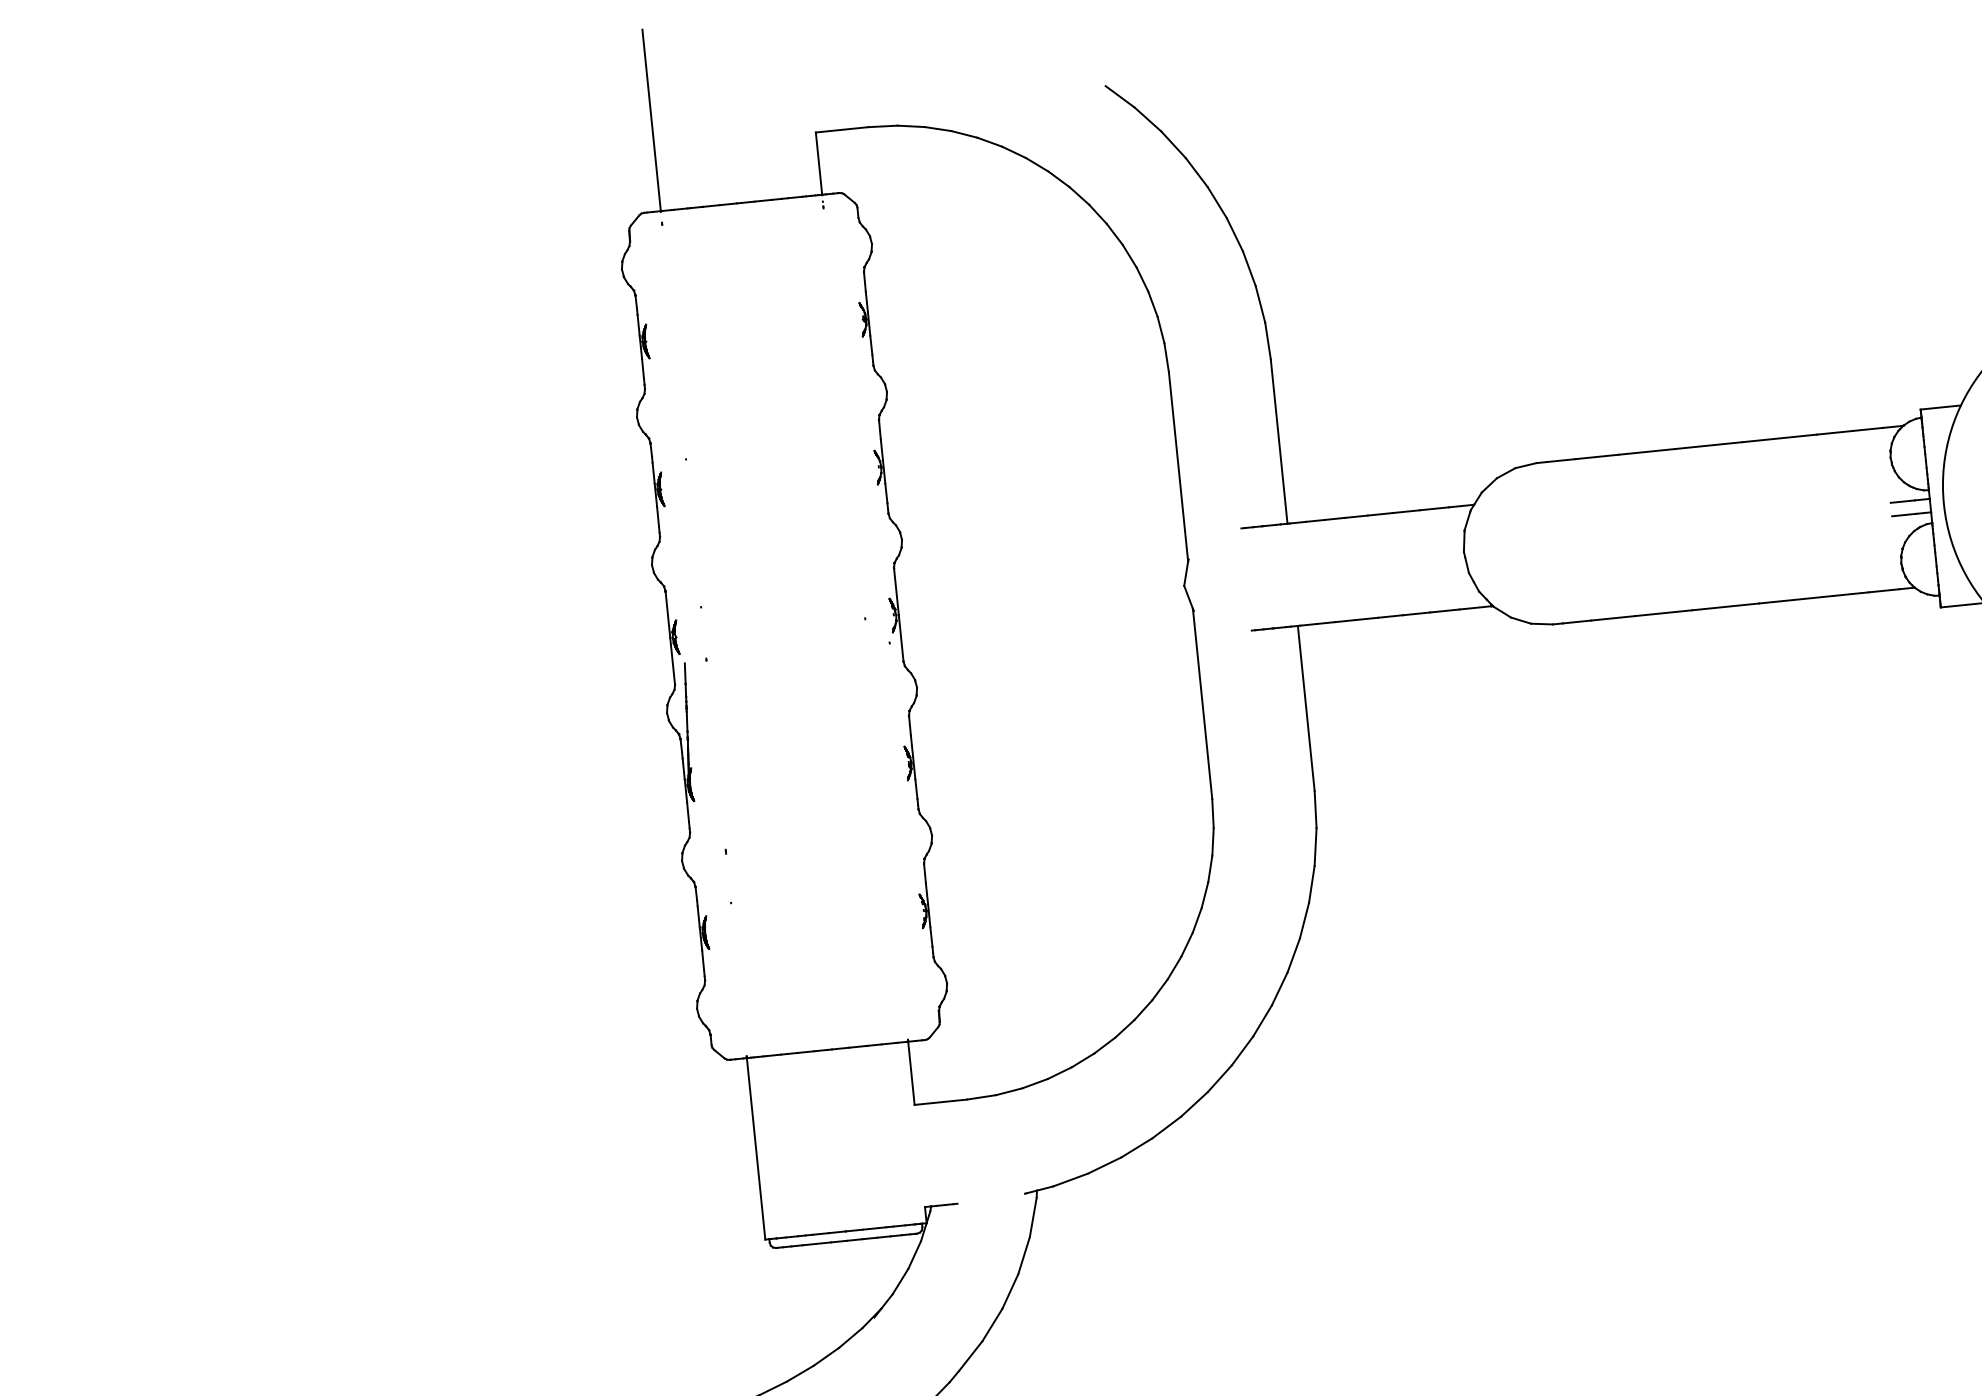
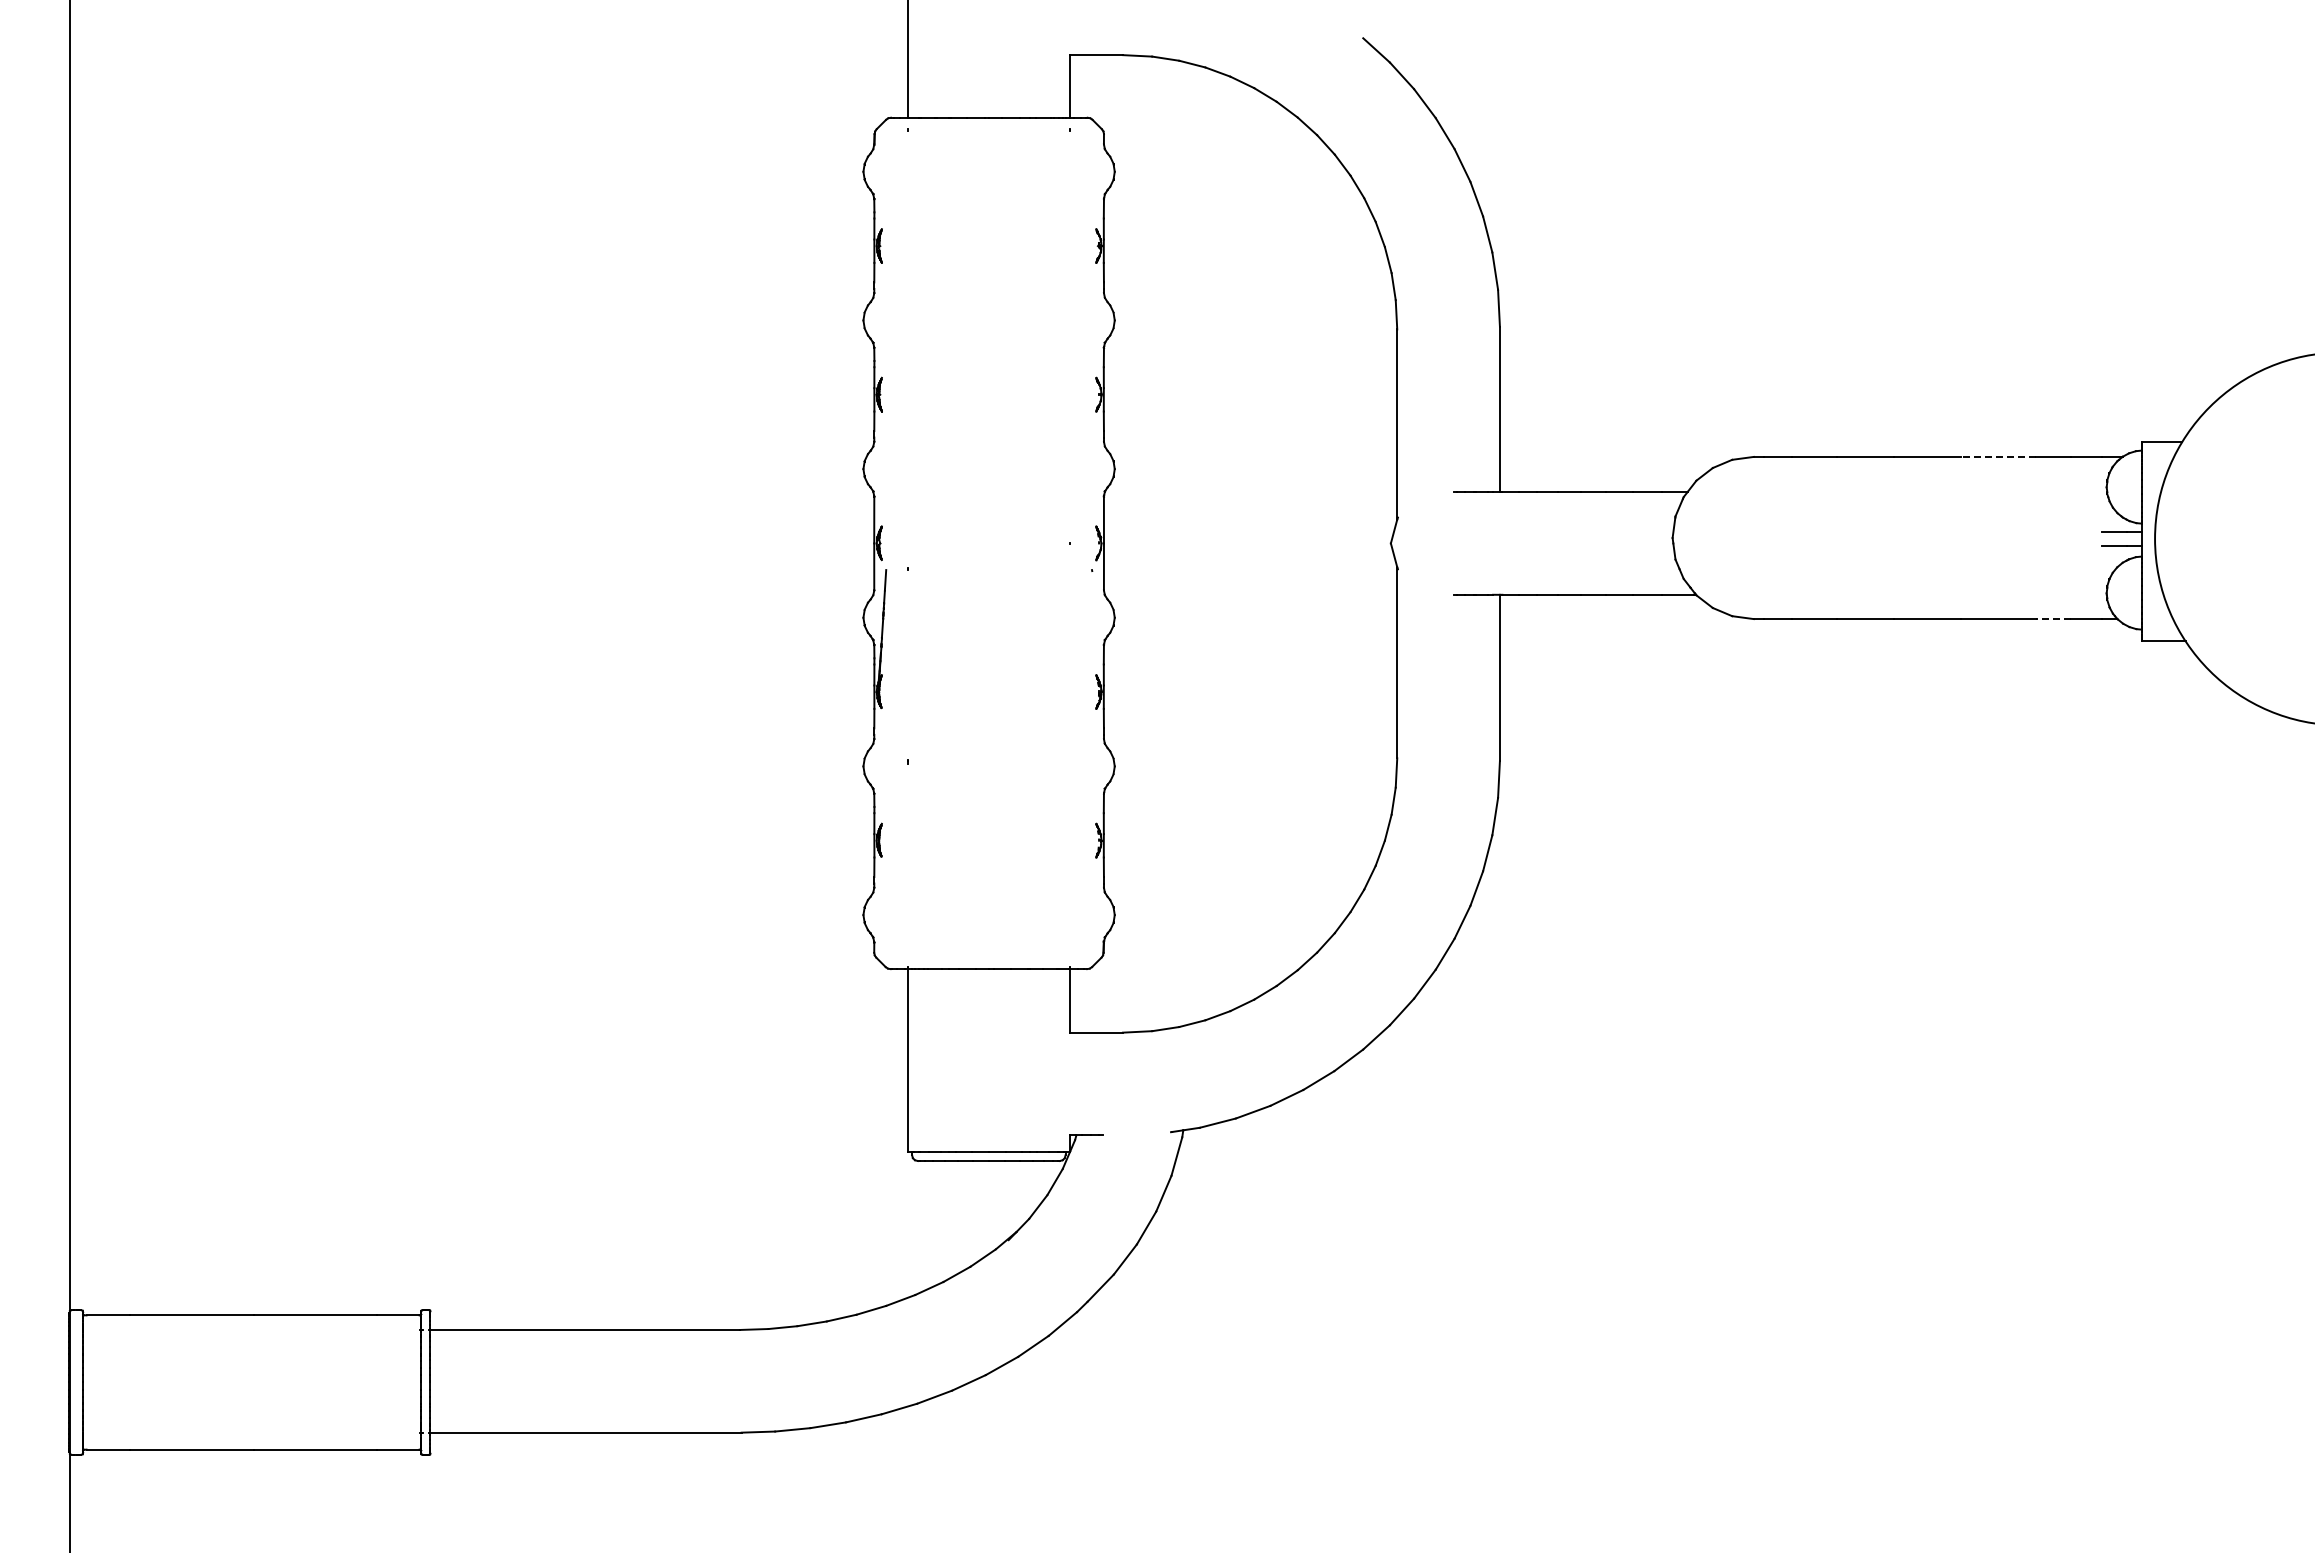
line: (1778, 438) -> (1997, 456), solid -> dashed
line: (1851, 594) -> (2053, 619), solid -> dashed

